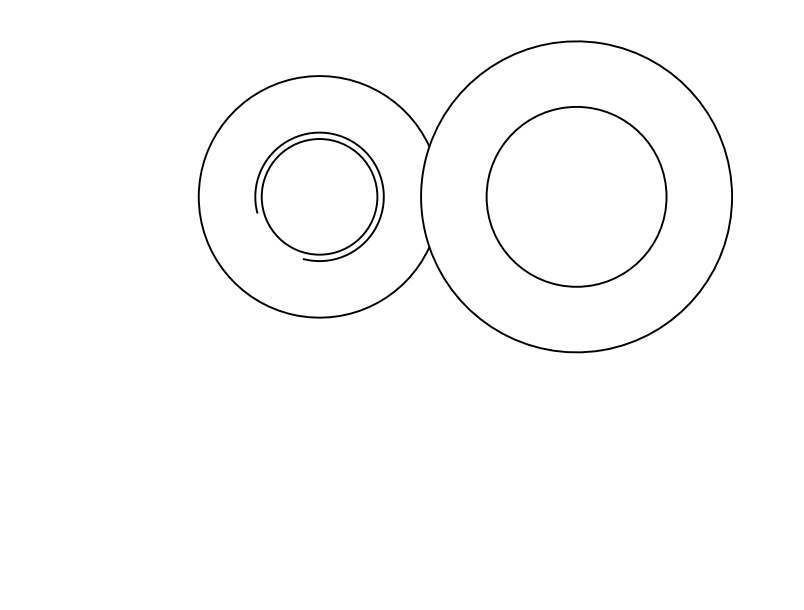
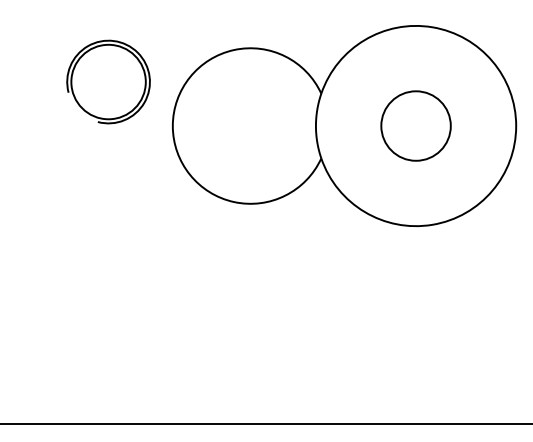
part: (319, 195) -> (108, 81), moved
circle: (575, 195) -> (415, 125), size x0.6

